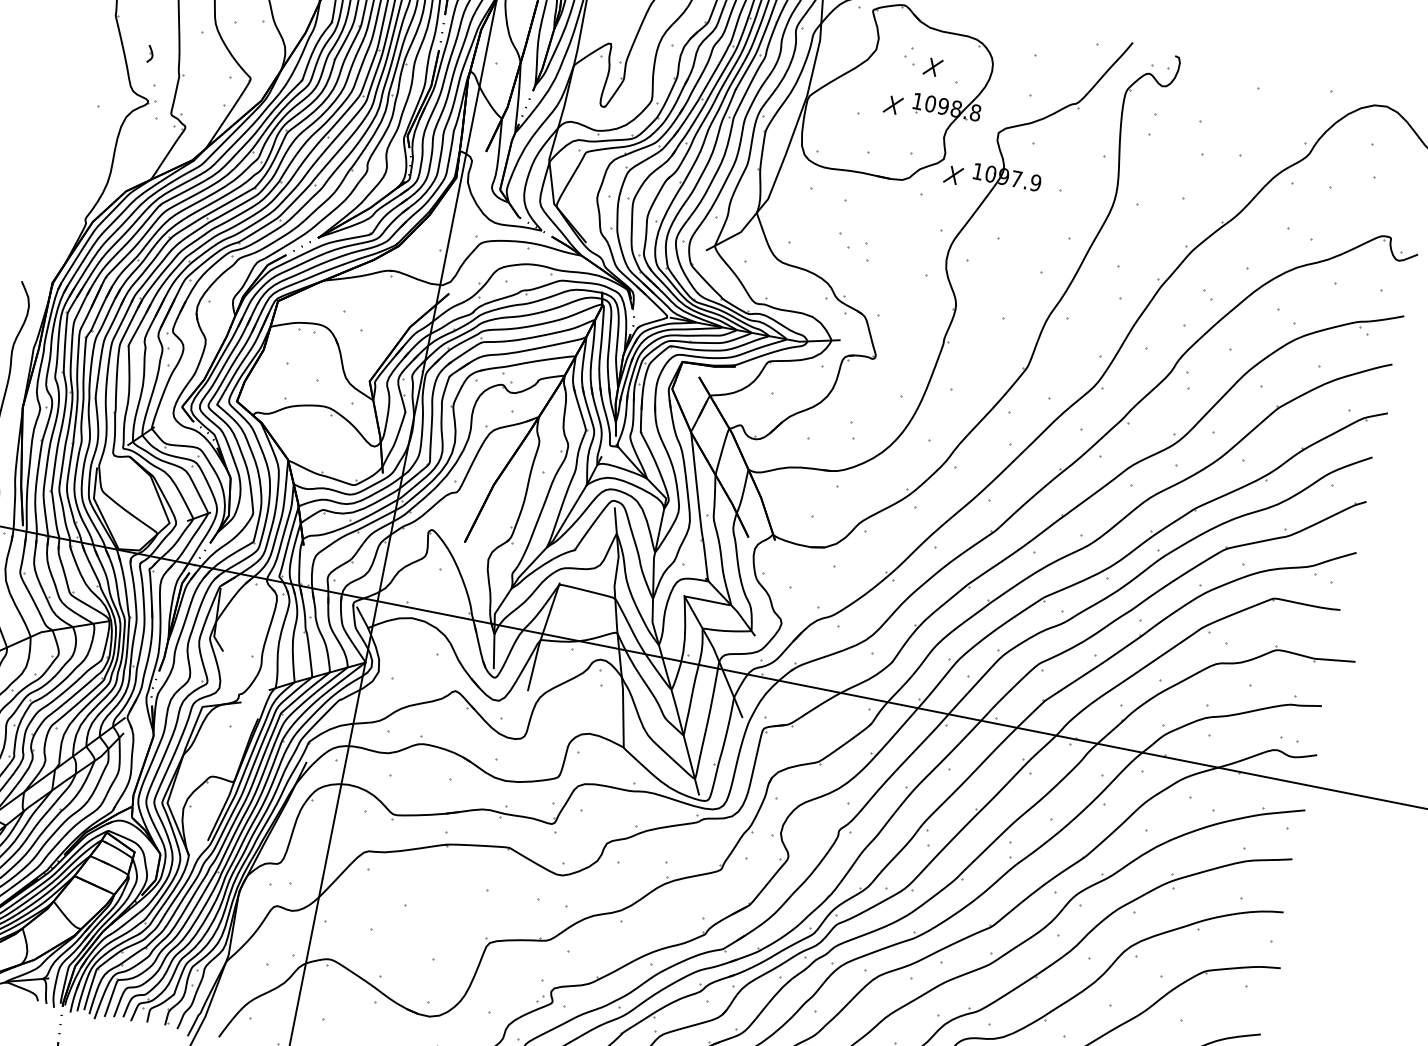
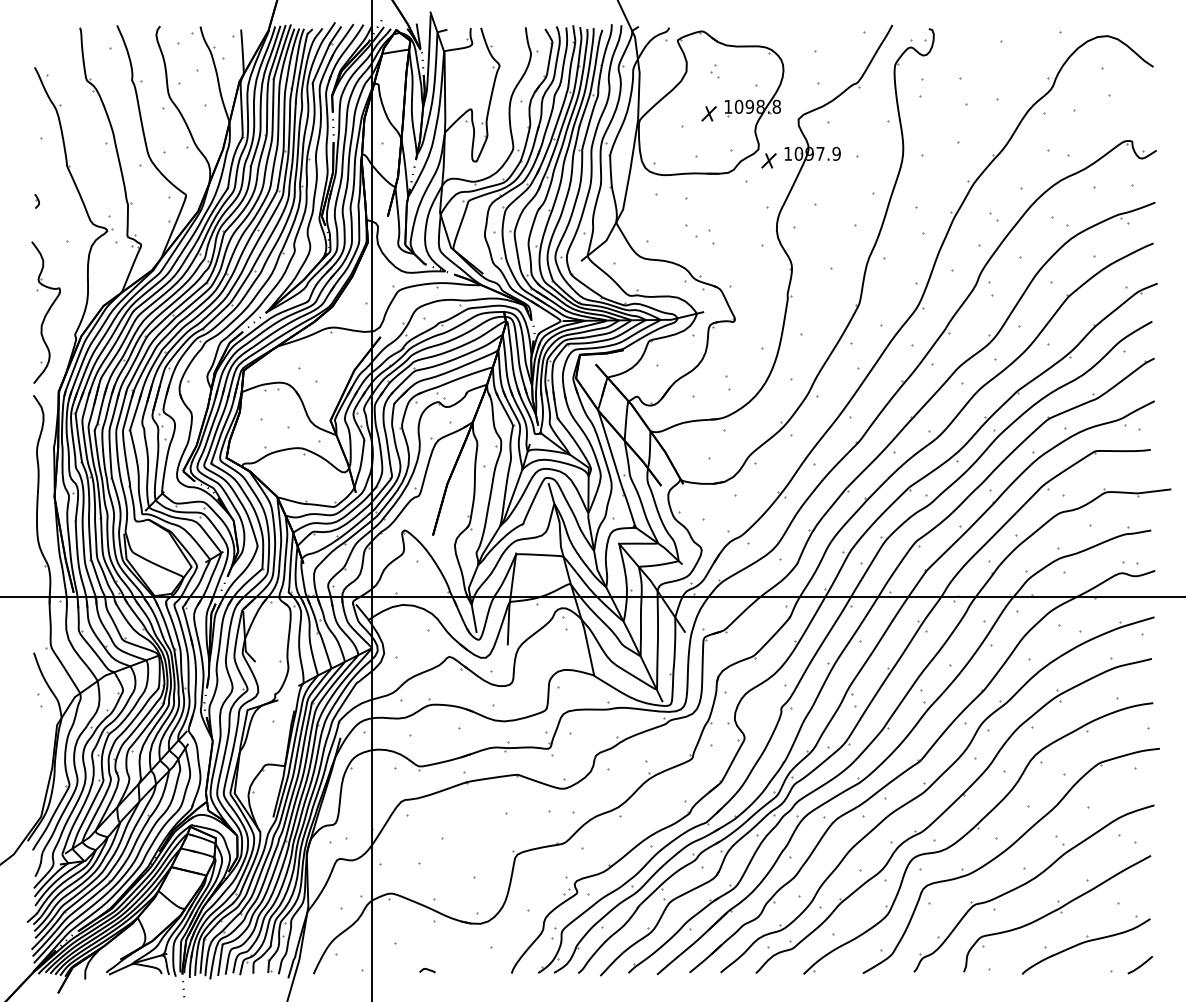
part: (149, 52) -> (36, 200), moved
part: (932, 66) -> (734, 76), removed
part: (55, 185) -> (45, 312), added

